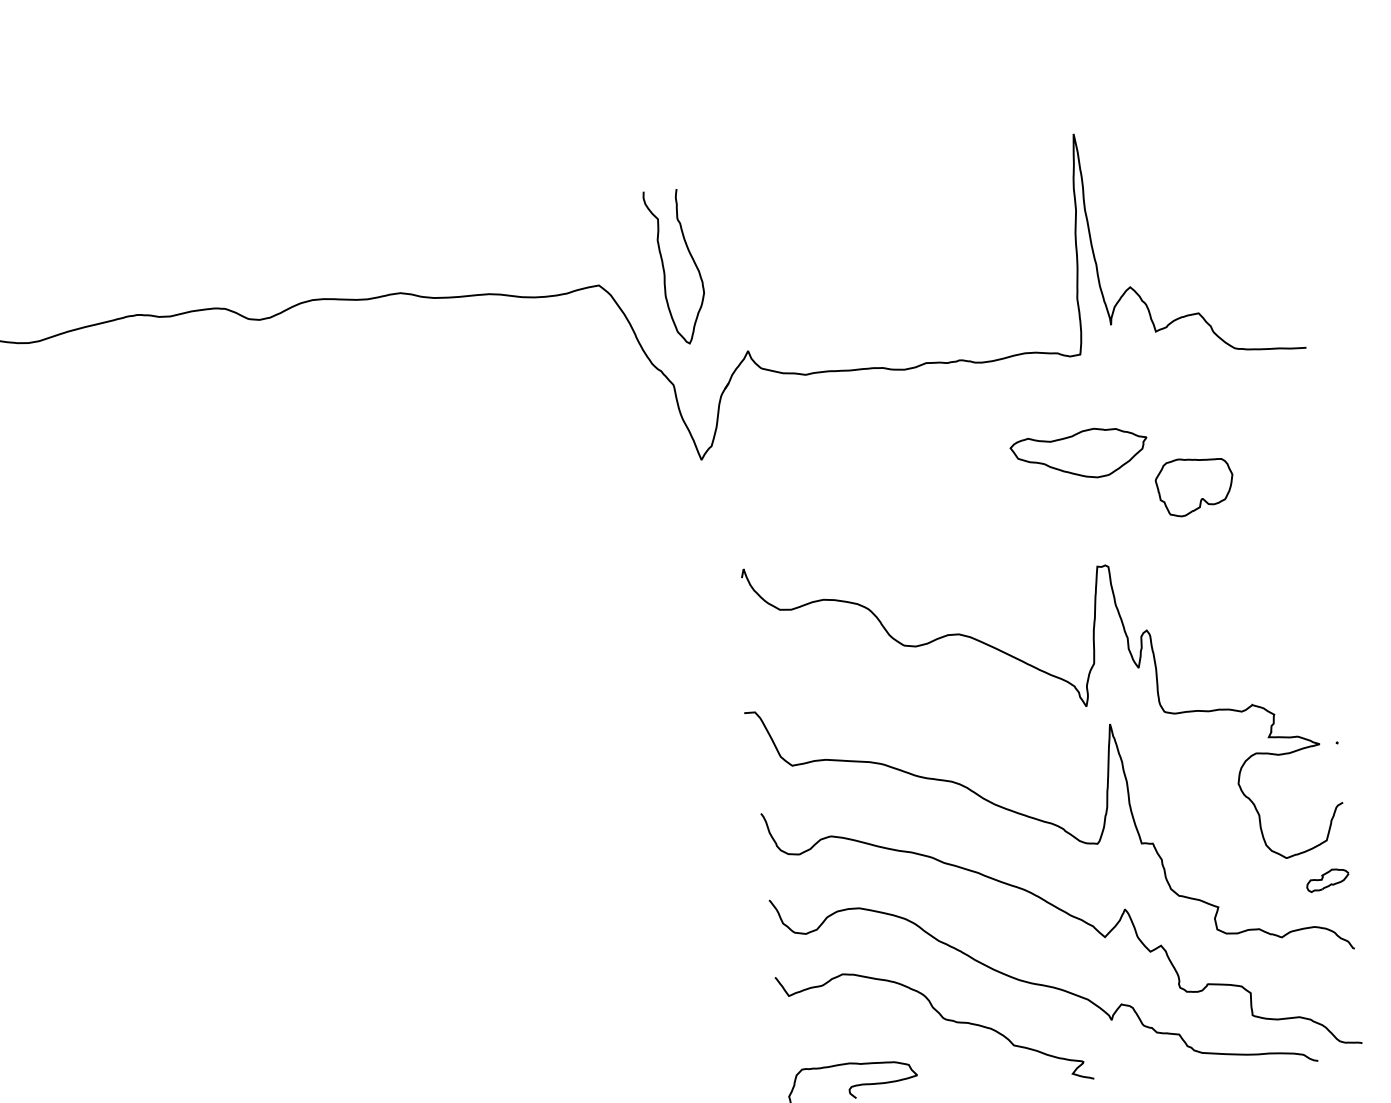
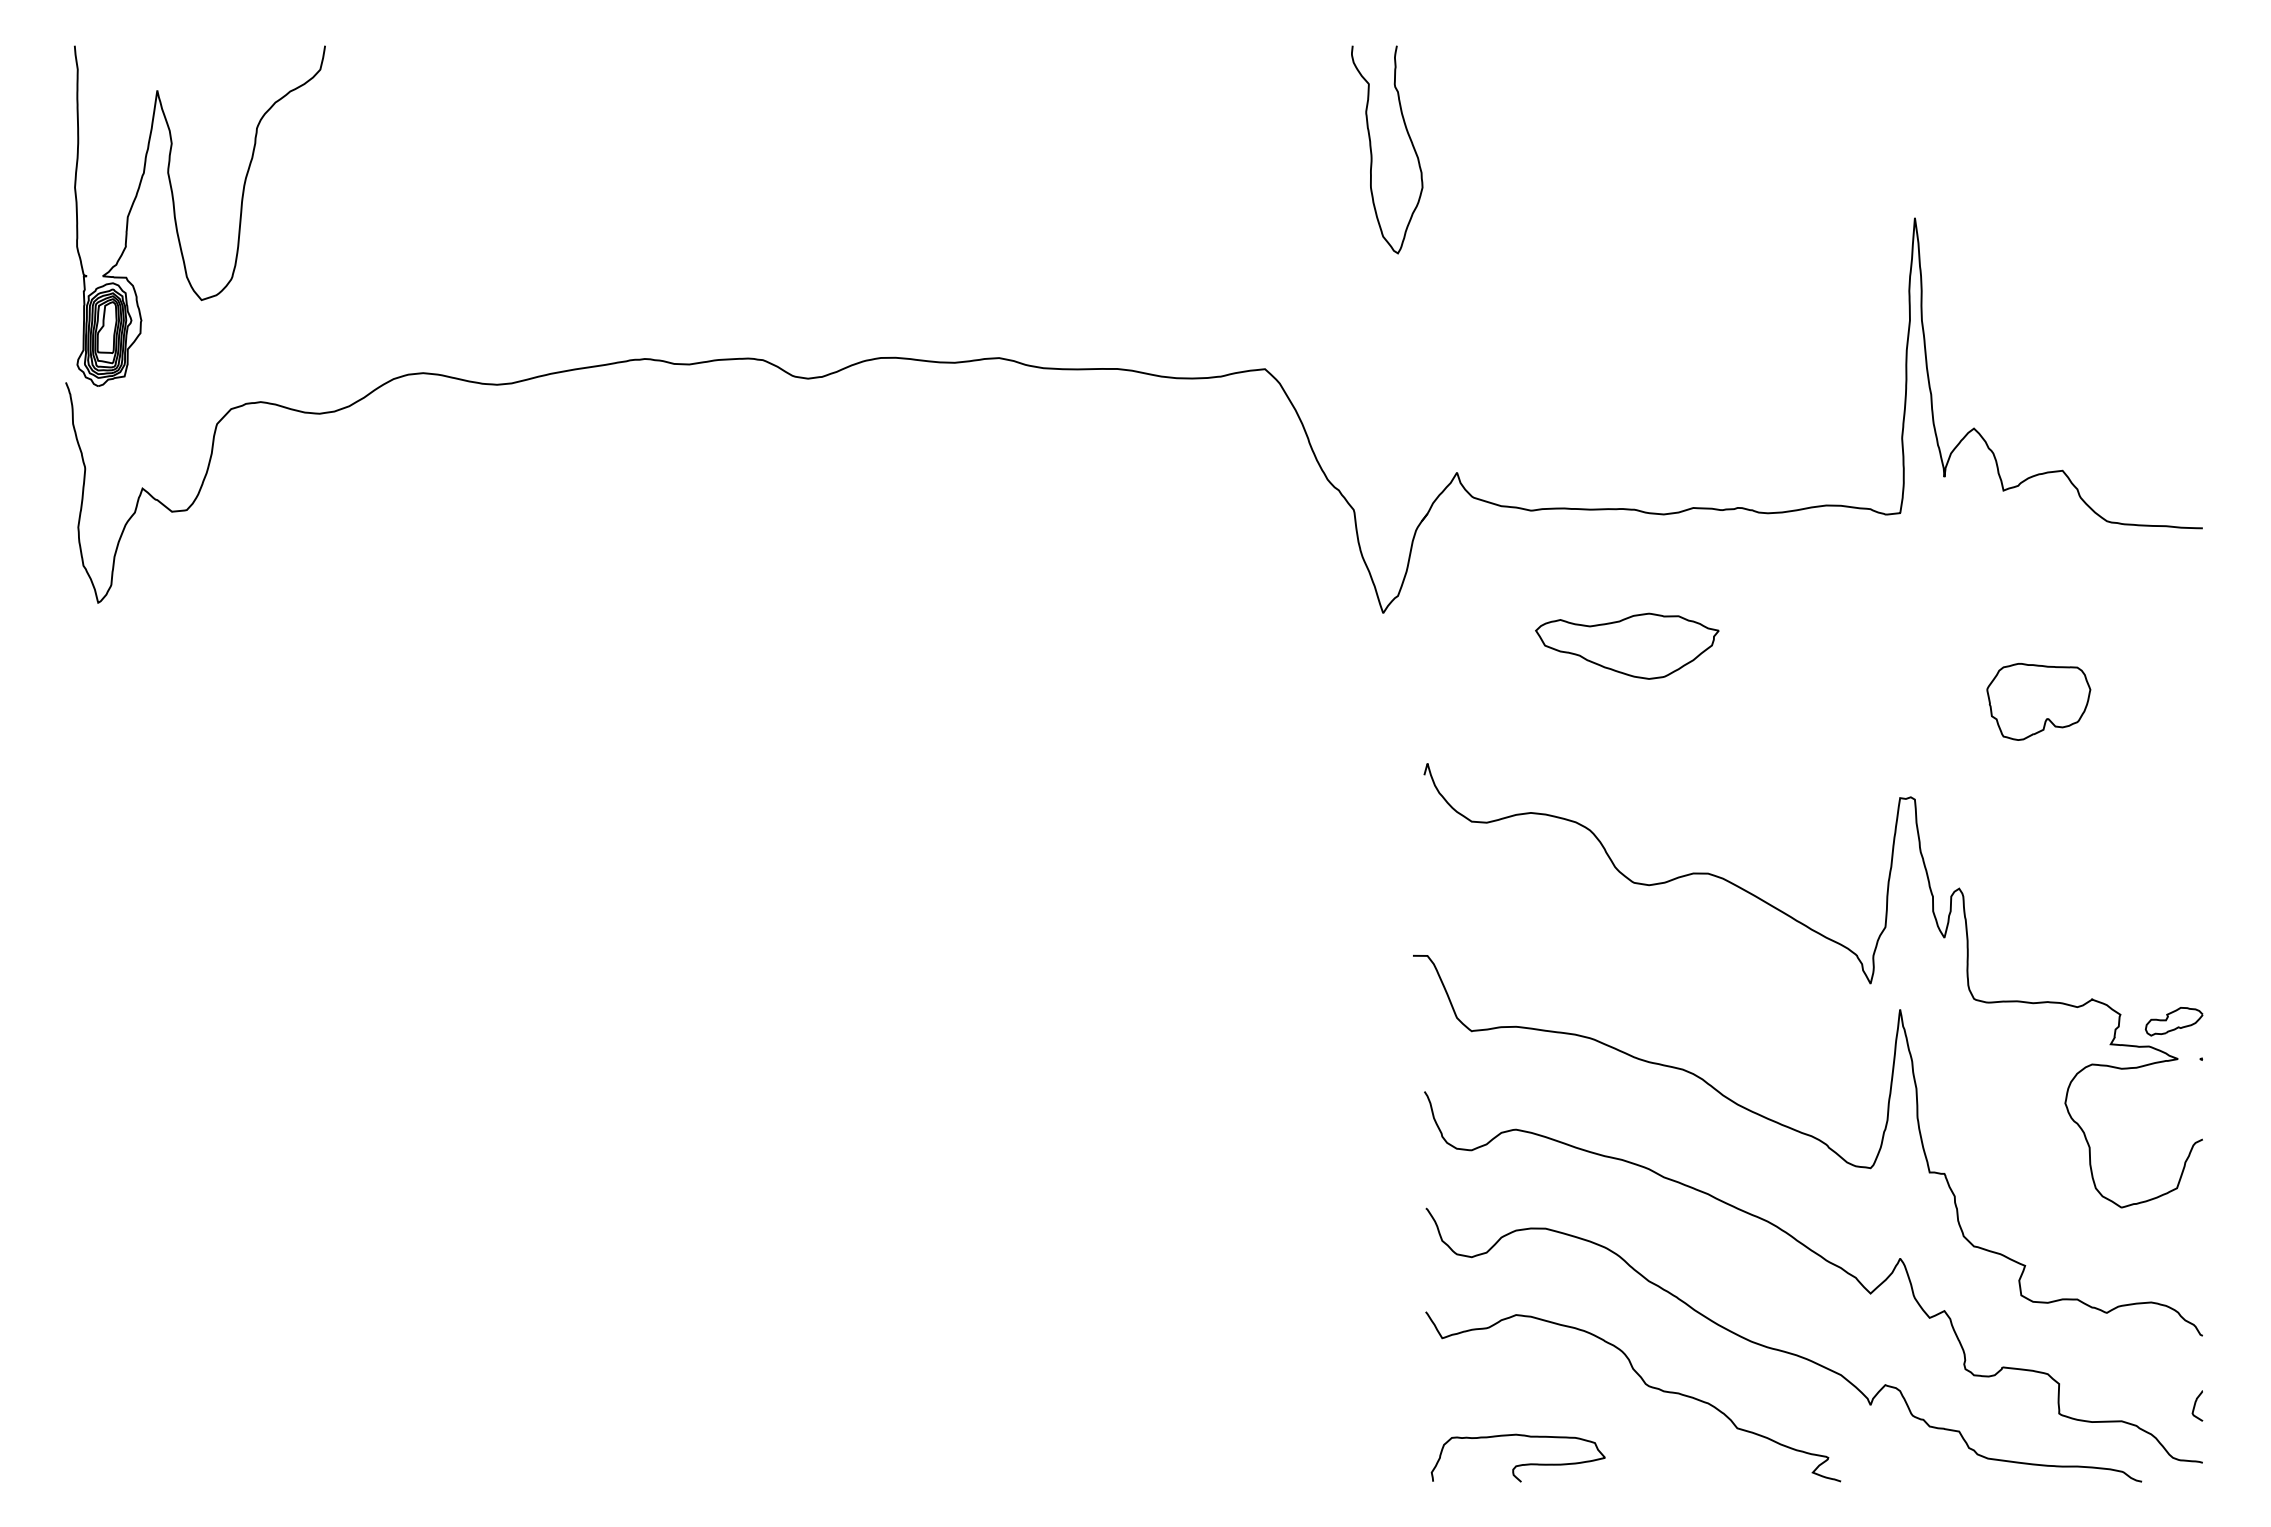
curve: (664, 269) -> (1372, 152), moved
part: (1079, 453) -> (1627, 645), moved
part: (1327, 880) -> (2173, 1021), moved
curve: (1353, 1000) -> (2195, 1405), added

